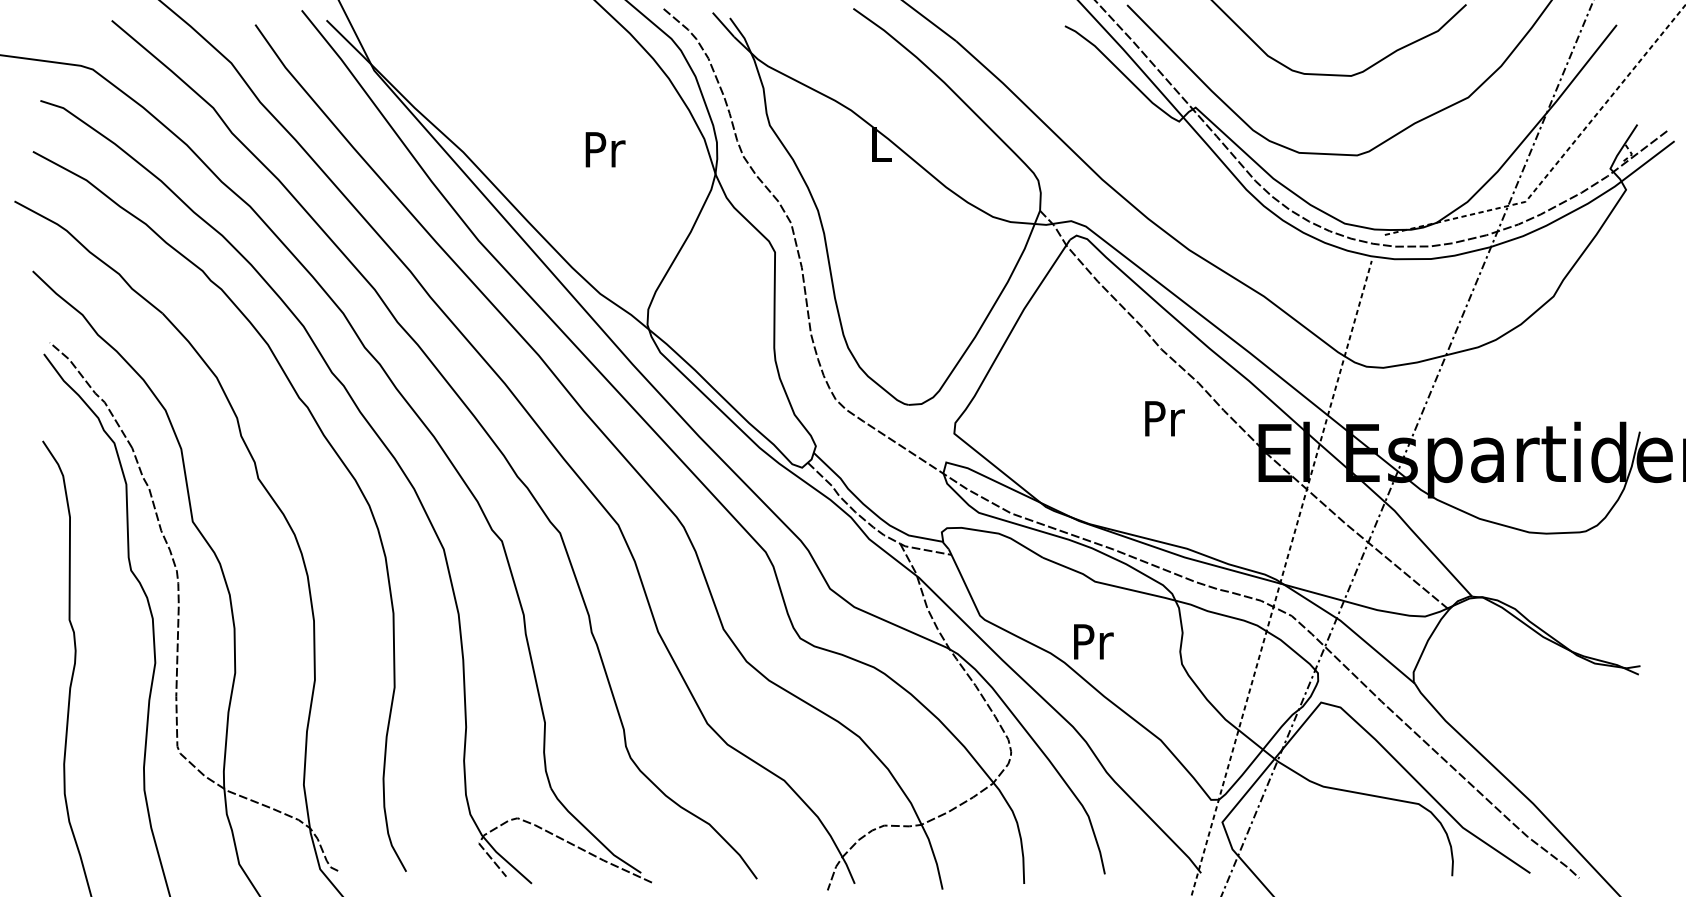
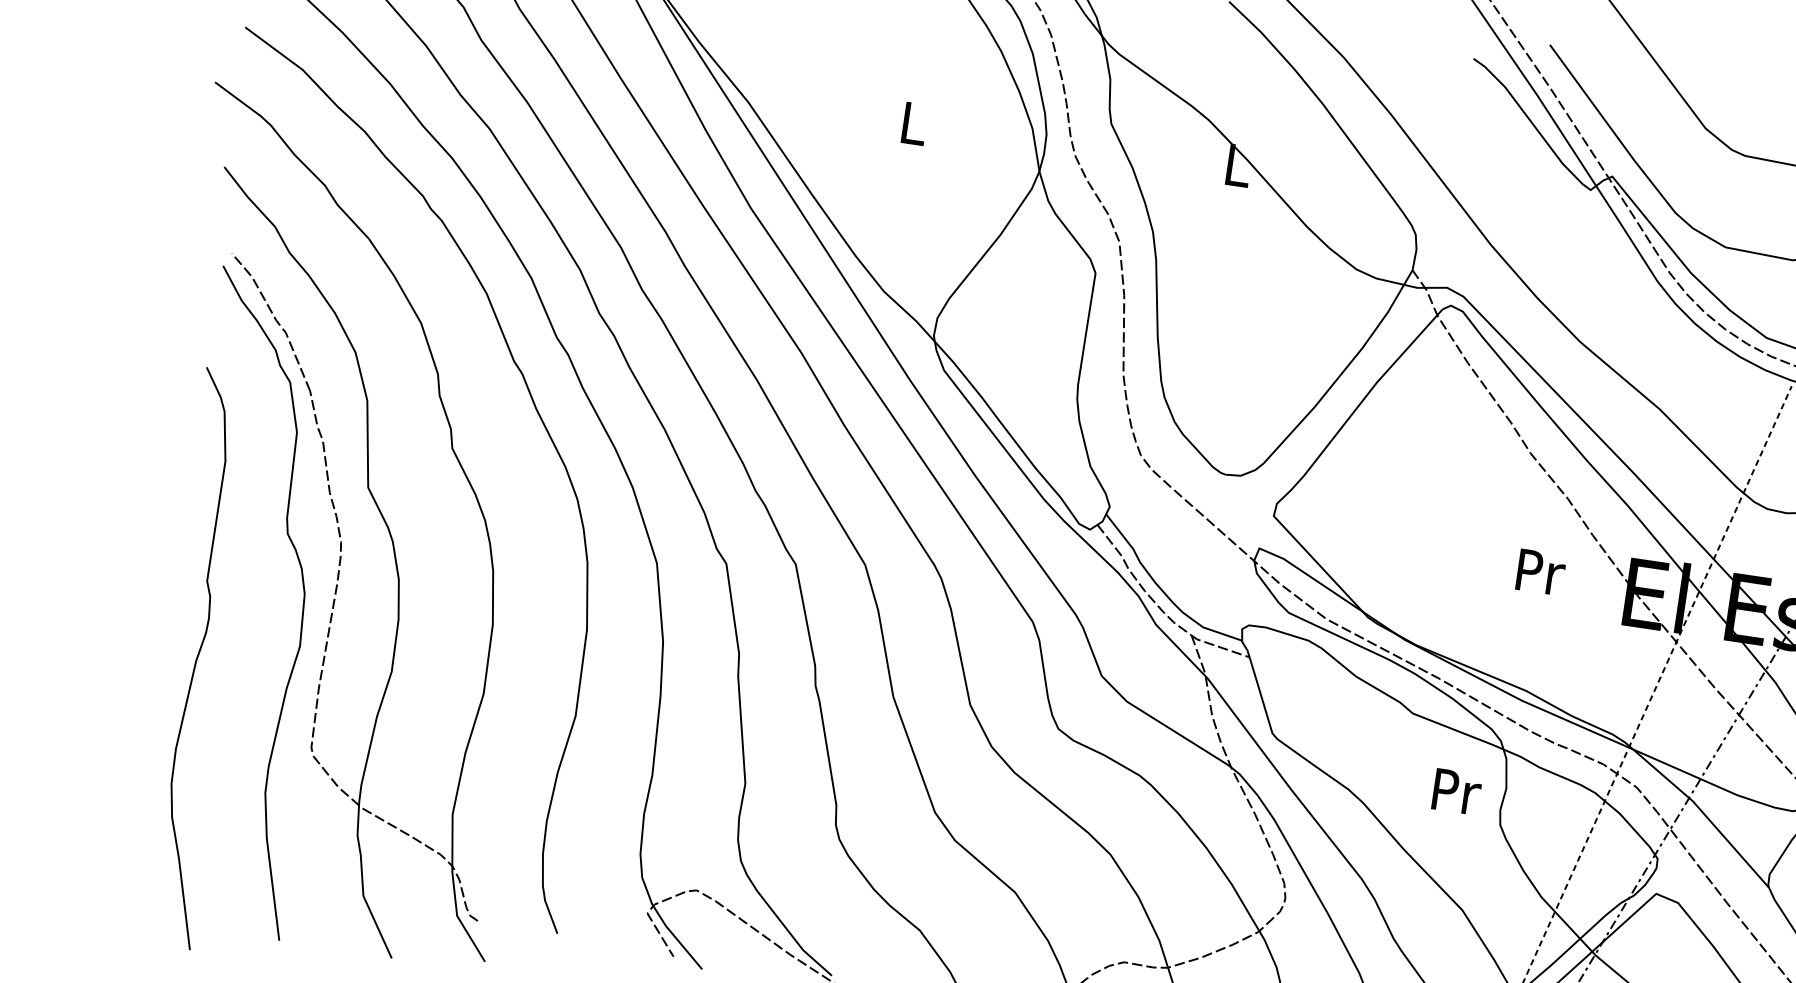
text: (605, 149) -> (915, 123), Pr -> L
text: (1164, 418) -> (1540, 572), moved
text: (1093, 641) -> (1456, 791), moved

